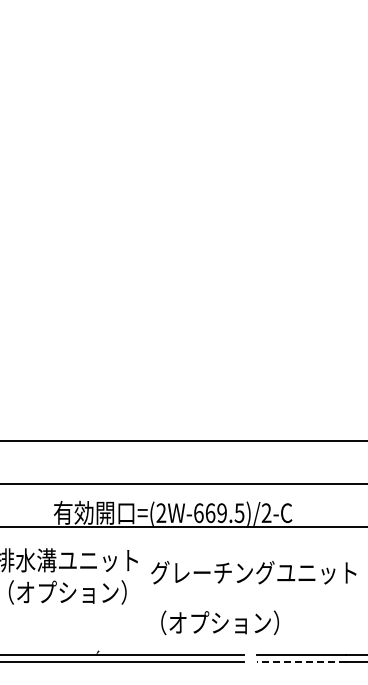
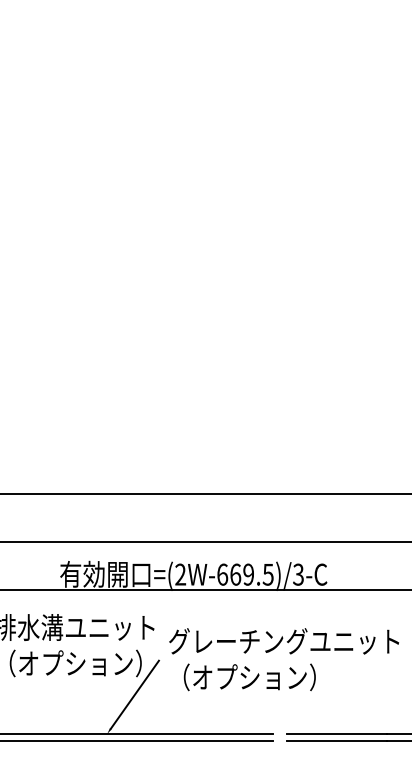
text: (266, 513) -> (298, 575), =(2W-669.5)/2-C -> =(2W-669.5)/3-C
line: (120, 619) -> (134, 693), added
text: (219, 622) -> (249, 676), moved
line: (301, 661) -> (337, 740), dashed -> solid

